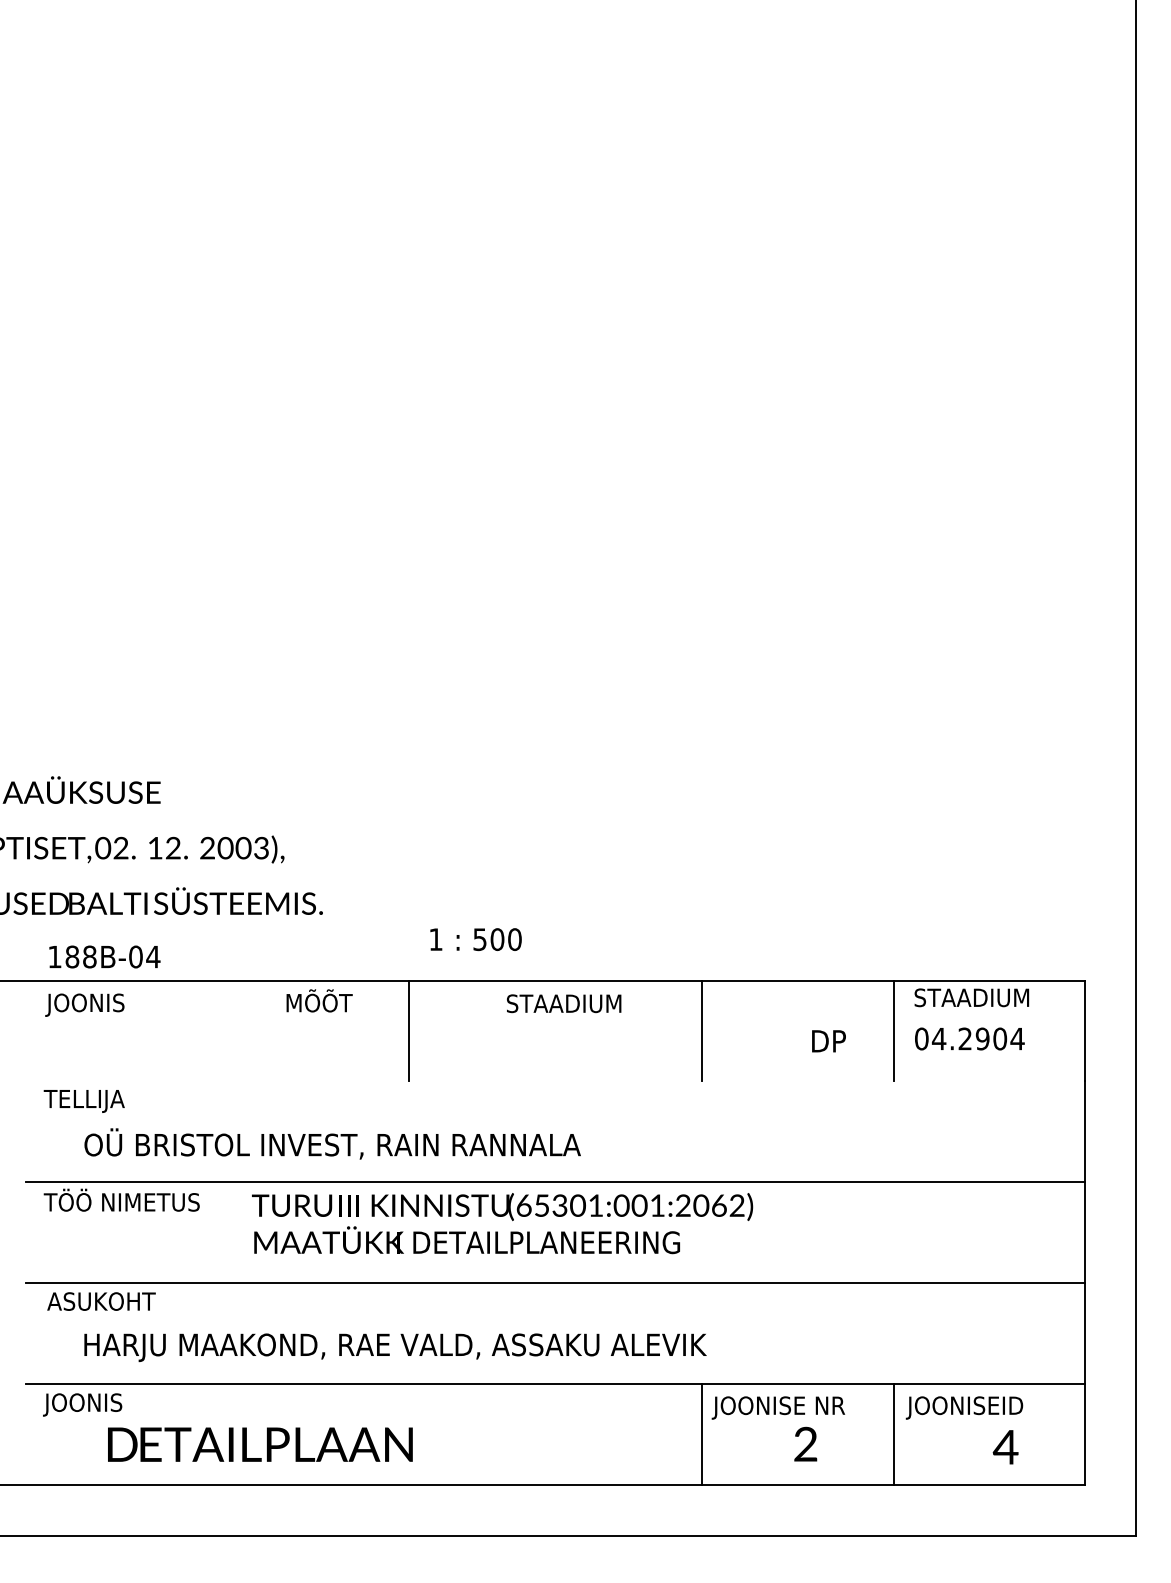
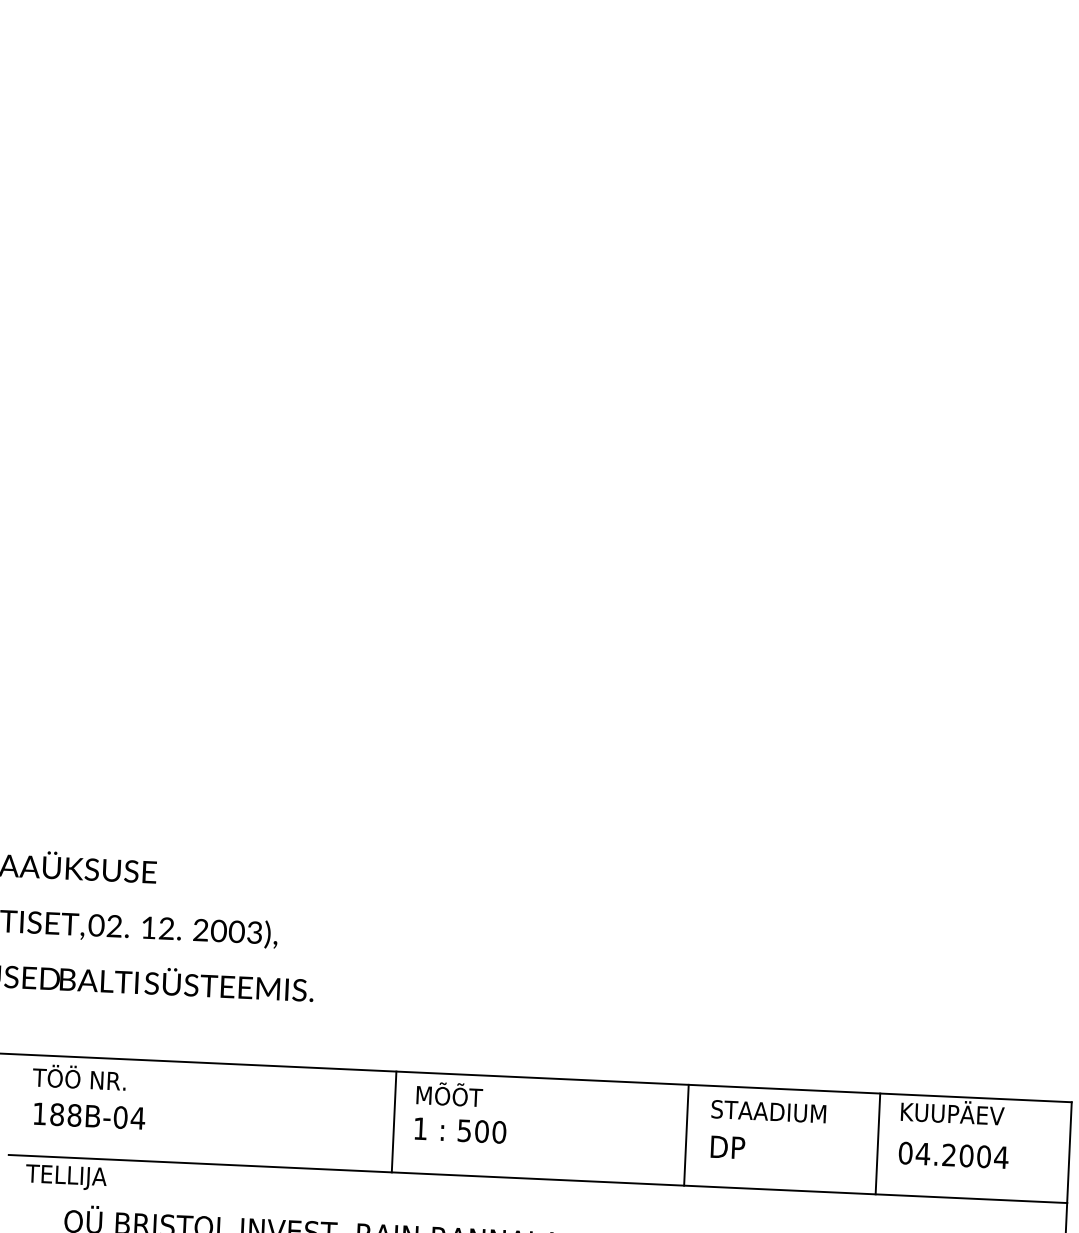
text: (475, 939) -> (460, 1130), moved
text: (104, 956) -> (89, 1115), moved
text: (971, 995) -> (957, 1112), STAADIUM -> KUUPÄEV
text: (319, 1000) -> (449, 1093), moved
text: (92, 1002) -> (78, 1079), JOONIS -> TÖÖ NR.
text: (564, 1003) -> (769, 1111), moved
text: (982, 1038) -> (966, 1155), 04.2904 -> 04.2004
text: (828, 1041) -> (727, 1147), moved
line: (555, 1081) -> (537, 1179), added

